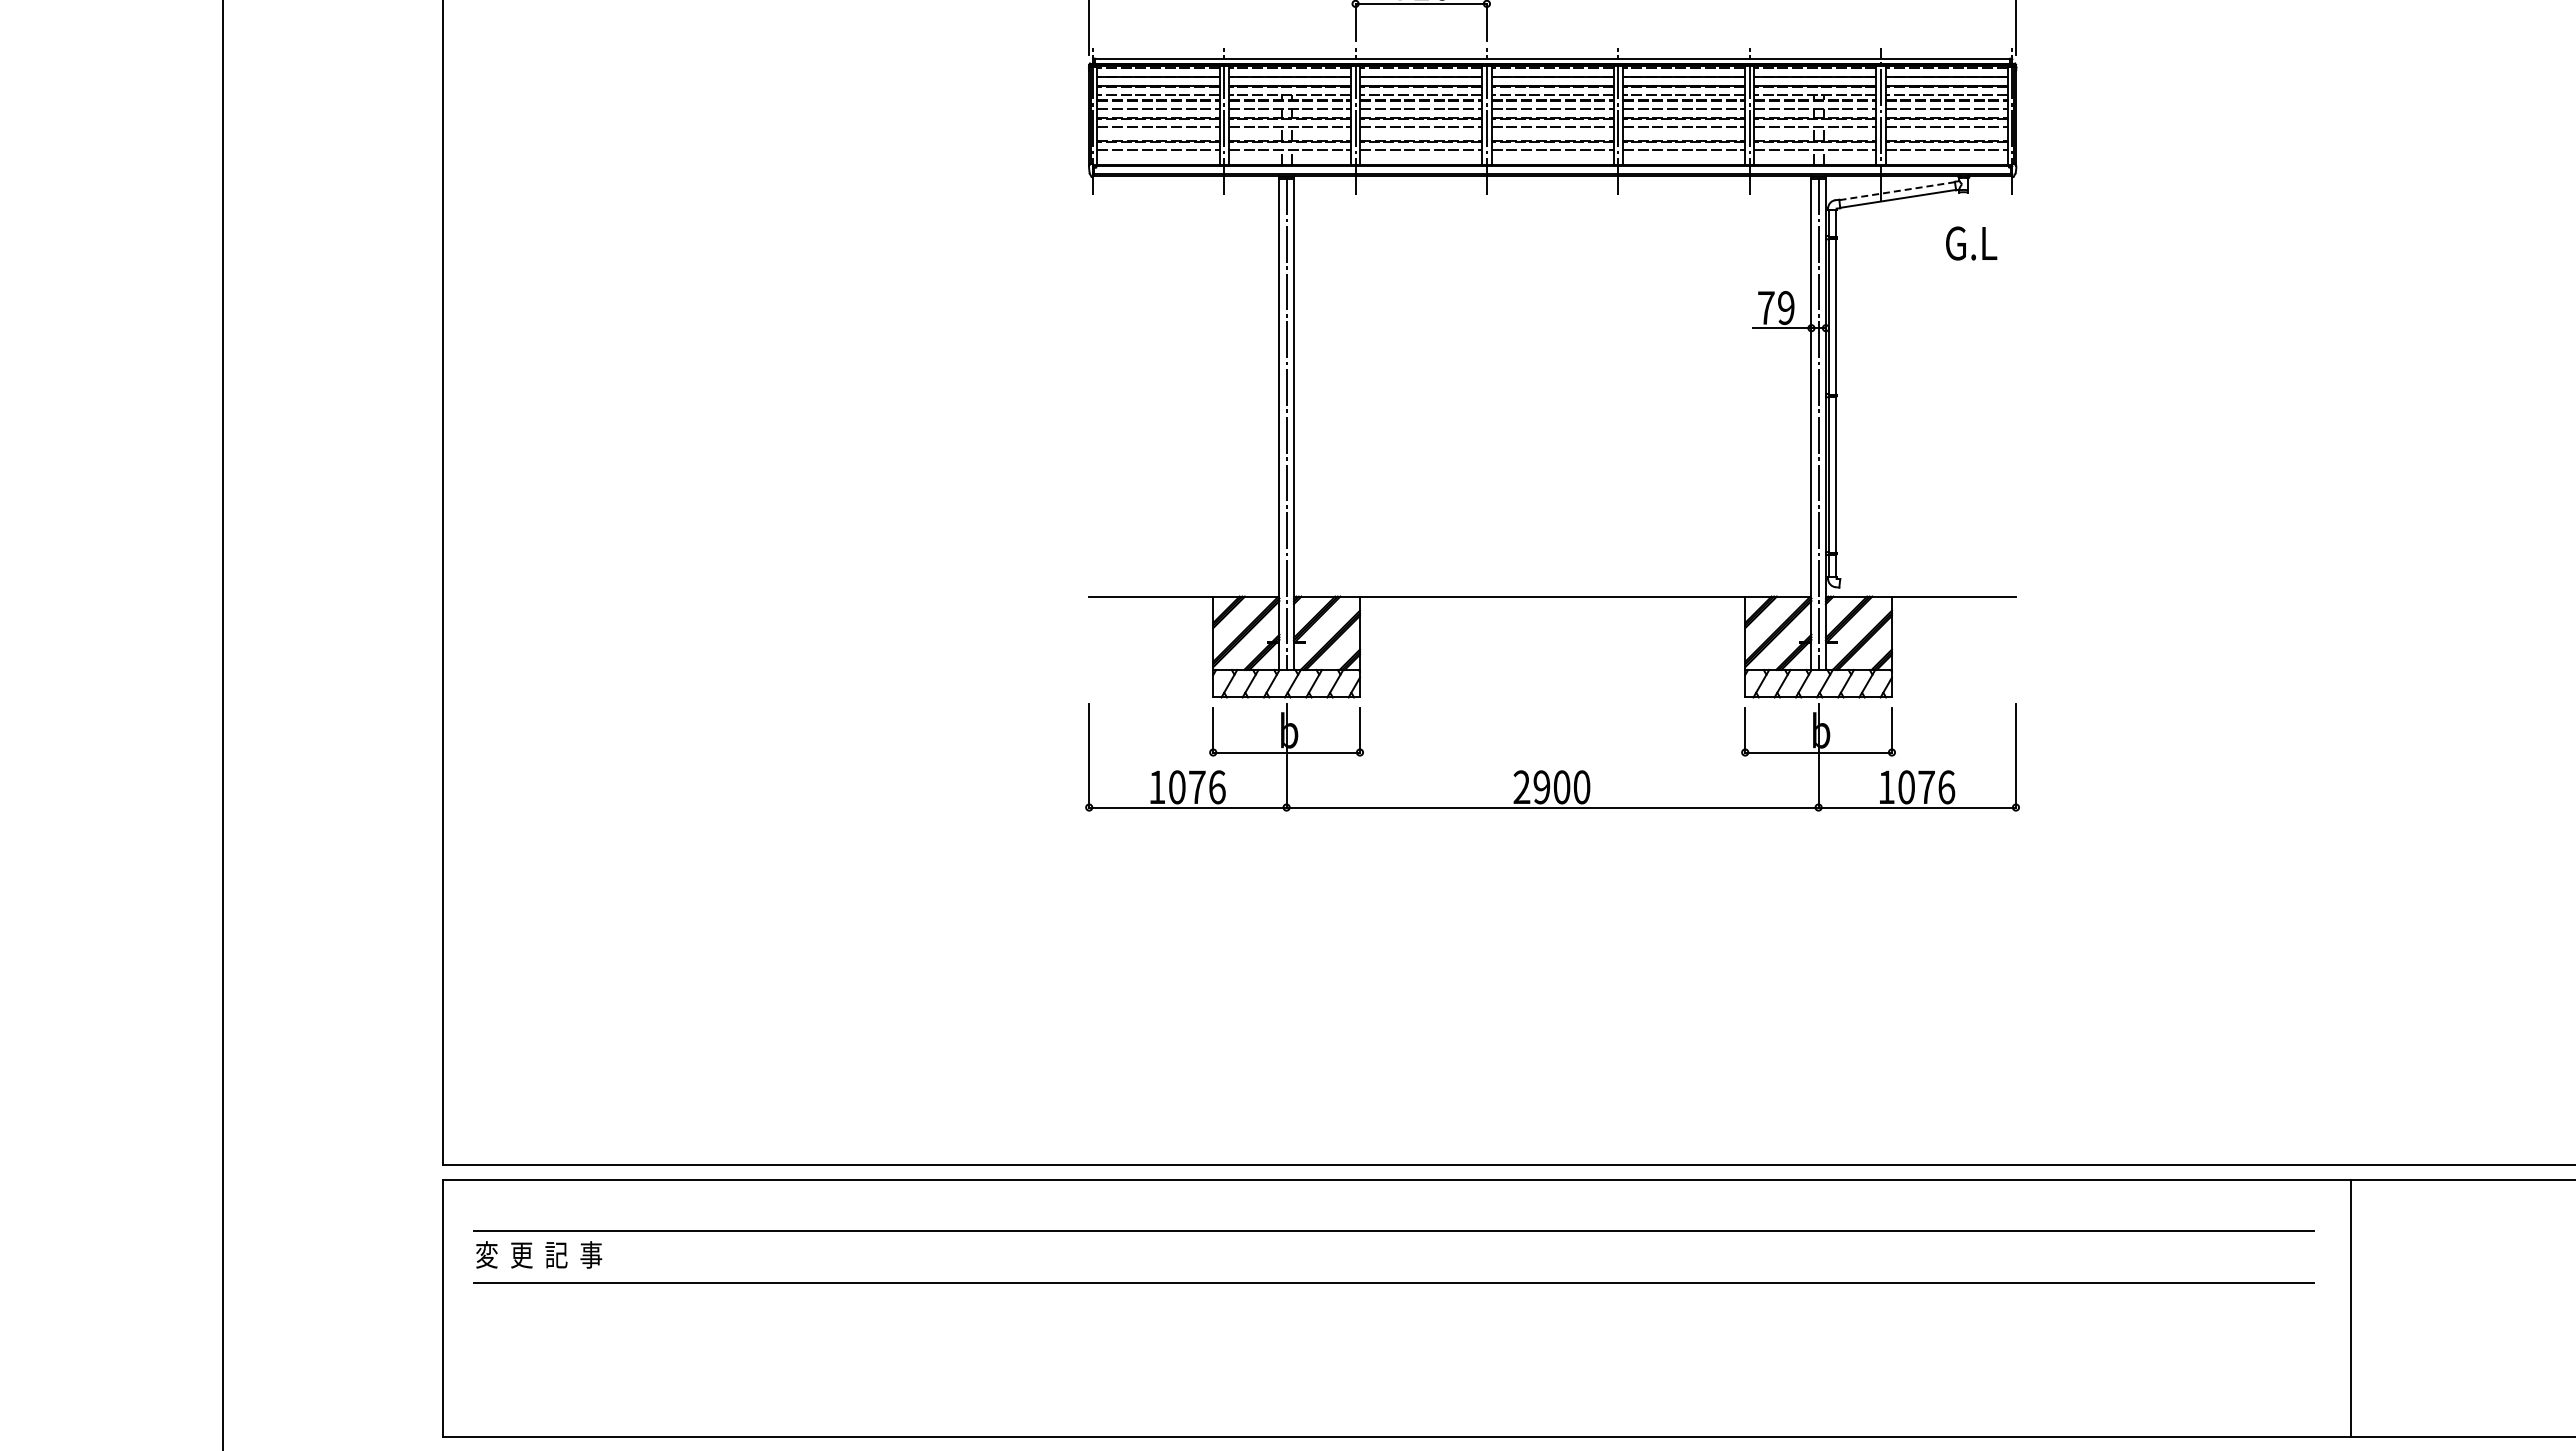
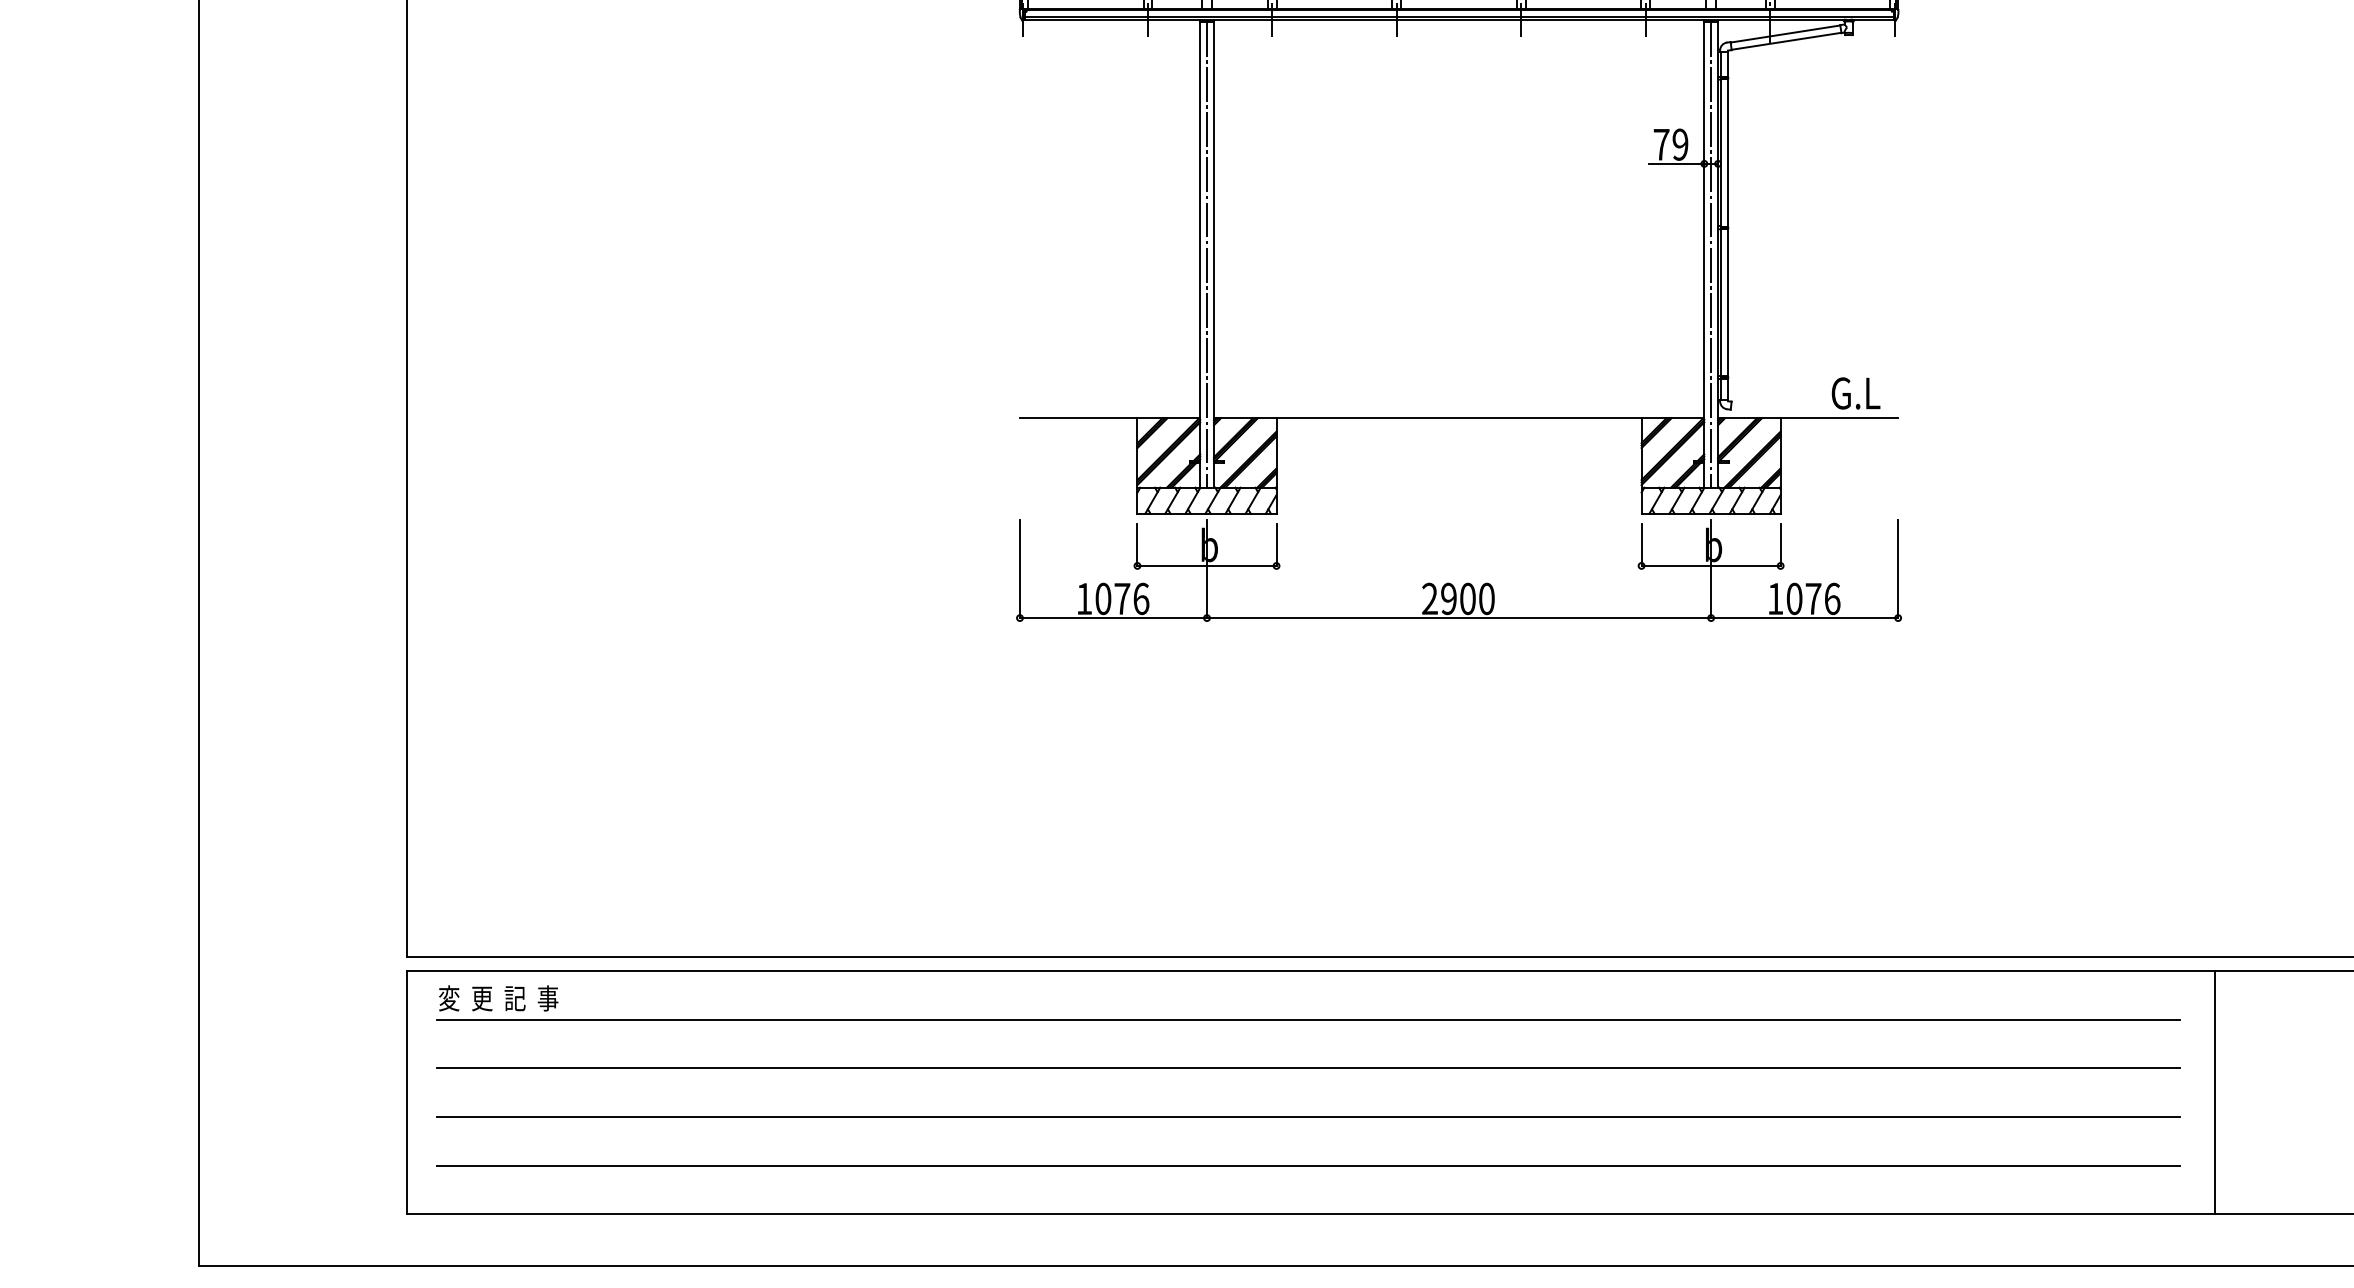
line: (1897, 191) -> (1785, 34), dashed -> solid
text: (1971, 243) -> (1856, 393), moved
text: (539, 1254) -> (499, 998), moved
line: (1393, 1334) -> (1308, 1117), added
line: (1393, 1385) -> (1308, 1165), added

